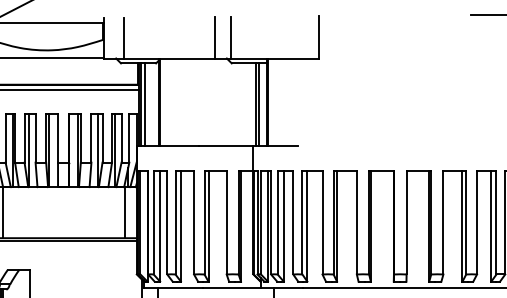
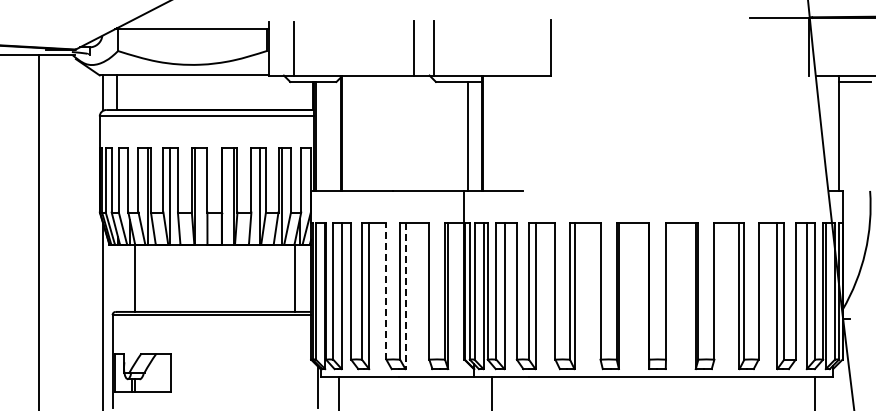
line: (144, 104) -> (321, 135), removed
line: (259, 104) -> (472, 135), removed
line: (194, 221) -> (386, 290), solid -> dashed
line: (208, 226) -> (405, 296), solid -> dashed

